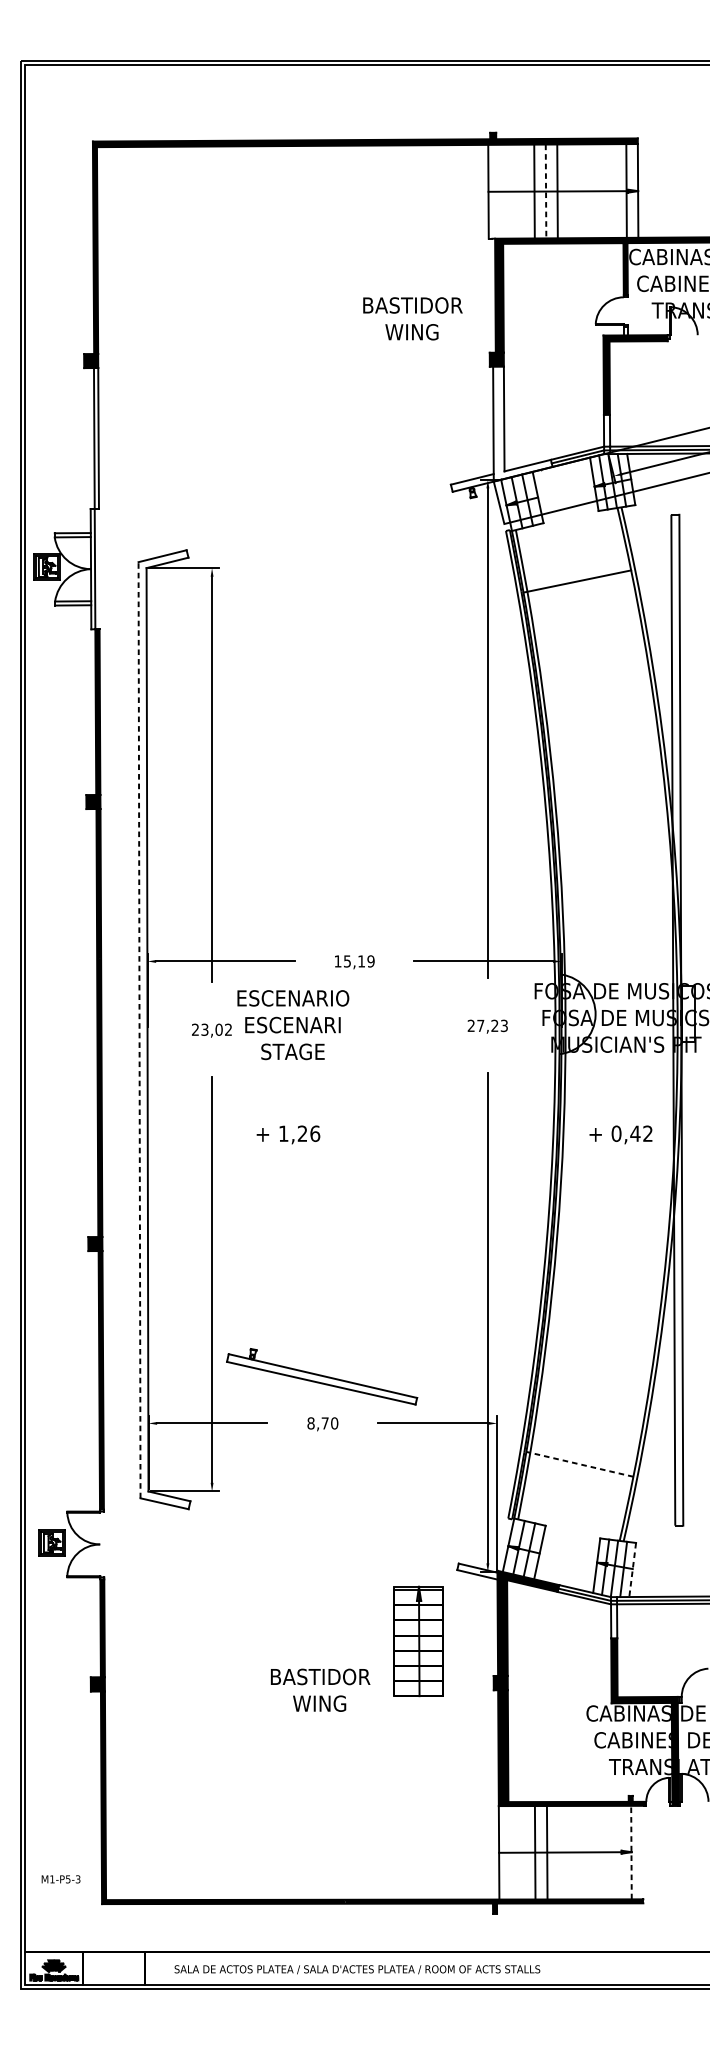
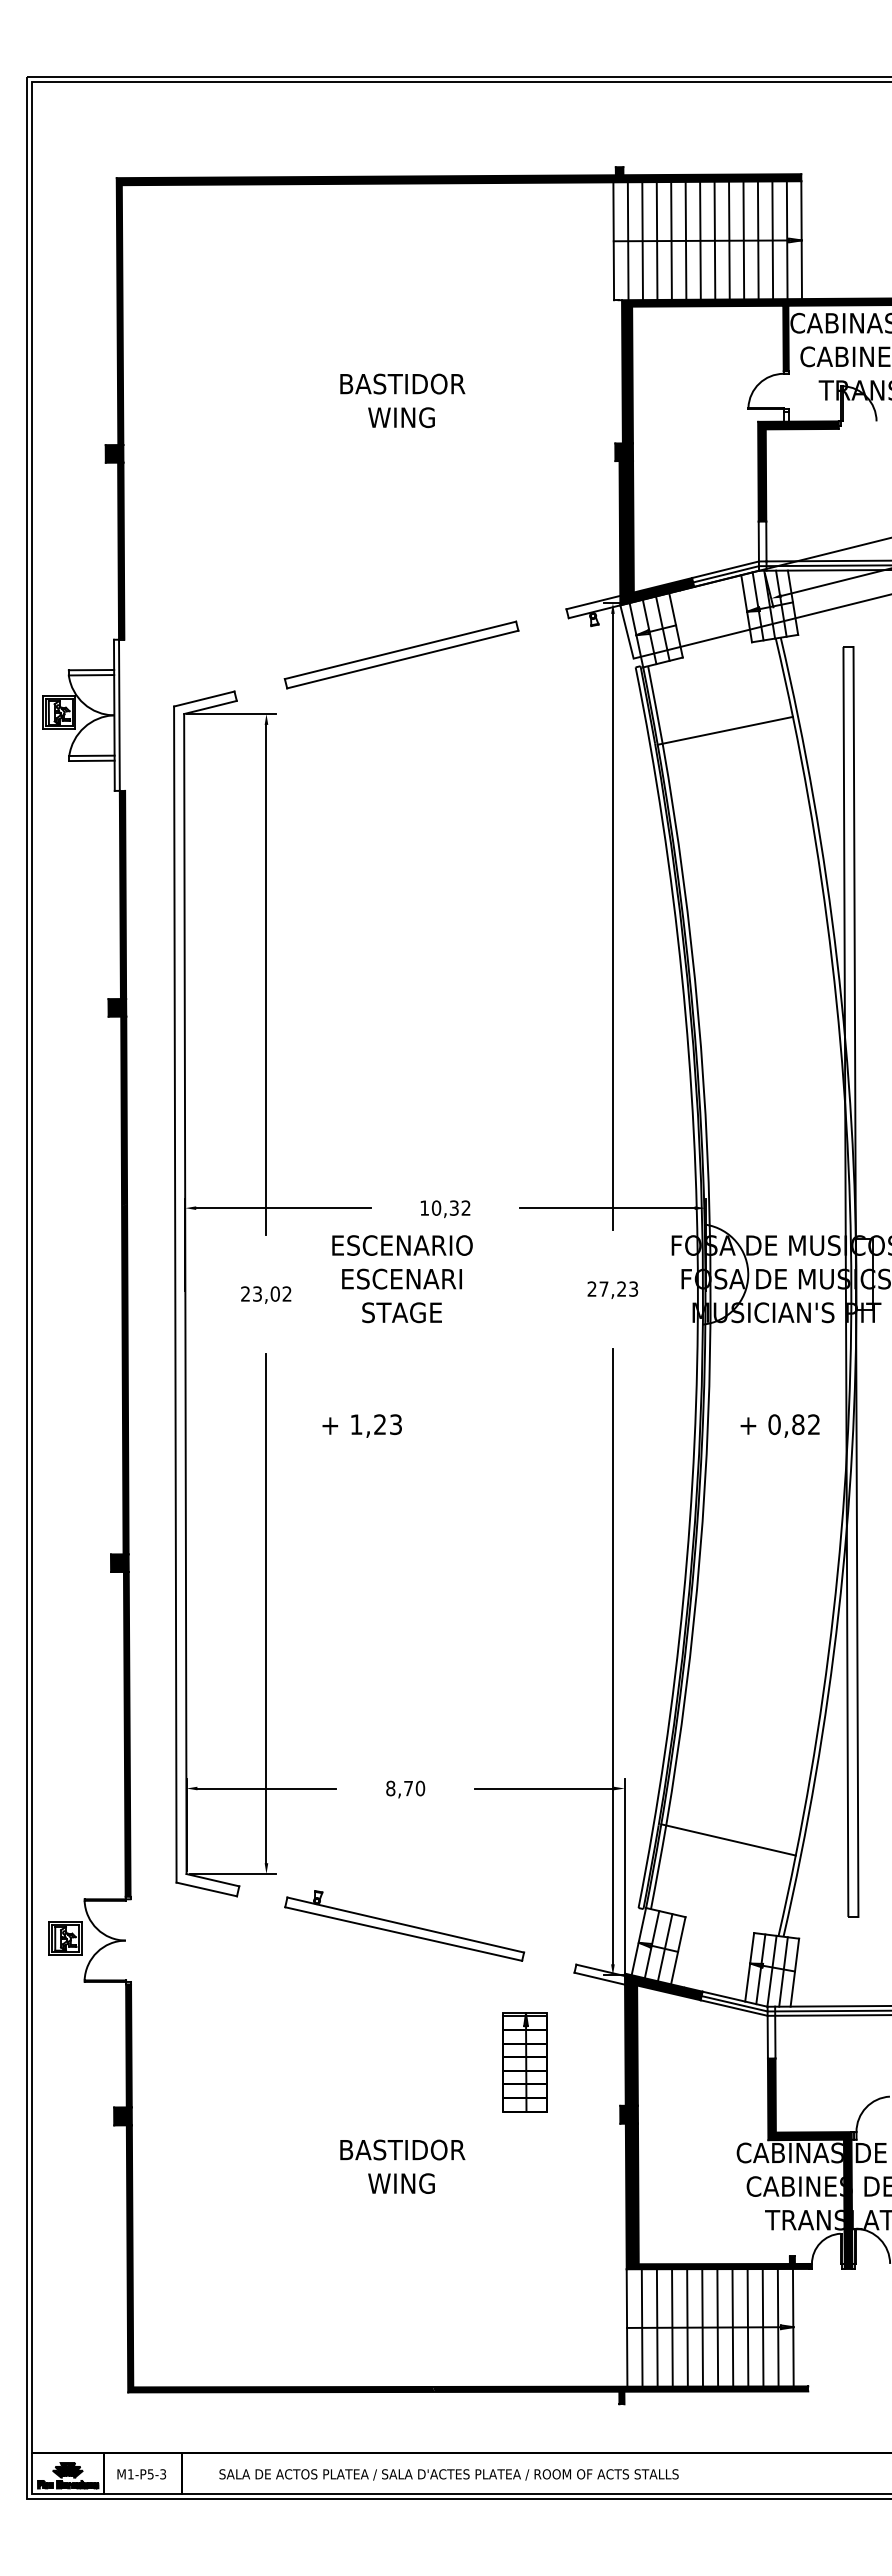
line: (499, 191) -> (627, 241), added
line: (511, 191) -> (642, 241), added
line: (522, 191) -> (656, 240), added
line: (546, 191) -> (686, 240), dashed -> solid
line: (568, 191) -> (714, 240), added
line: (580, 191) -> (729, 240), added
line: (591, 191) -> (743, 240), added
line: (602, 191) -> (757, 240), added
line: (614, 191) -> (772, 240), added
text: (412, 318) -> (402, 400), moved
fill: (522, 424) -> (656, 533), added
fill: (96, 437) -> (121, 550), added
part: (319, 520) -> (401, 654), added
text: (358, 960) -> (450, 1207), 15,19 -> 10,32
text: (293, 1025) -> (402, 1279), moved
line: (139, 1030) -> (175, 1294), dashed -> solid
text: (315, 1133) -> (396, 1424), 1,26 -> 1,23
text: (634, 1133) -> (797, 1424), 0,42 -> 0,82
part: (321, 1376) -> (404, 1925), moved
line: (579, 1463) -> (728, 1839), dashed -> solid
line: (632, 1570) -> (794, 1973), dashed -> solid
part: (417, 1641) -> (524, 2062), size x0.71
text: (320, 1690) -> (402, 2166), moved
line: (510, 1852) -> (641, 2327), added
line: (522, 1852) -> (656, 2327), added
line: (559, 1852) -> (702, 2327), added
line: (571, 1852) -> (717, 2327), added
line: (583, 1852) -> (732, 2327), added
line: (594, 1852) -> (747, 2327), added
line: (606, 1852) -> (762, 2327), added
line: (618, 1852) -> (777, 2327), added
line: (631, 1852) -> (793, 2327), dashed -> solid
text: (60, 1879) -> (141, 2474), moved

